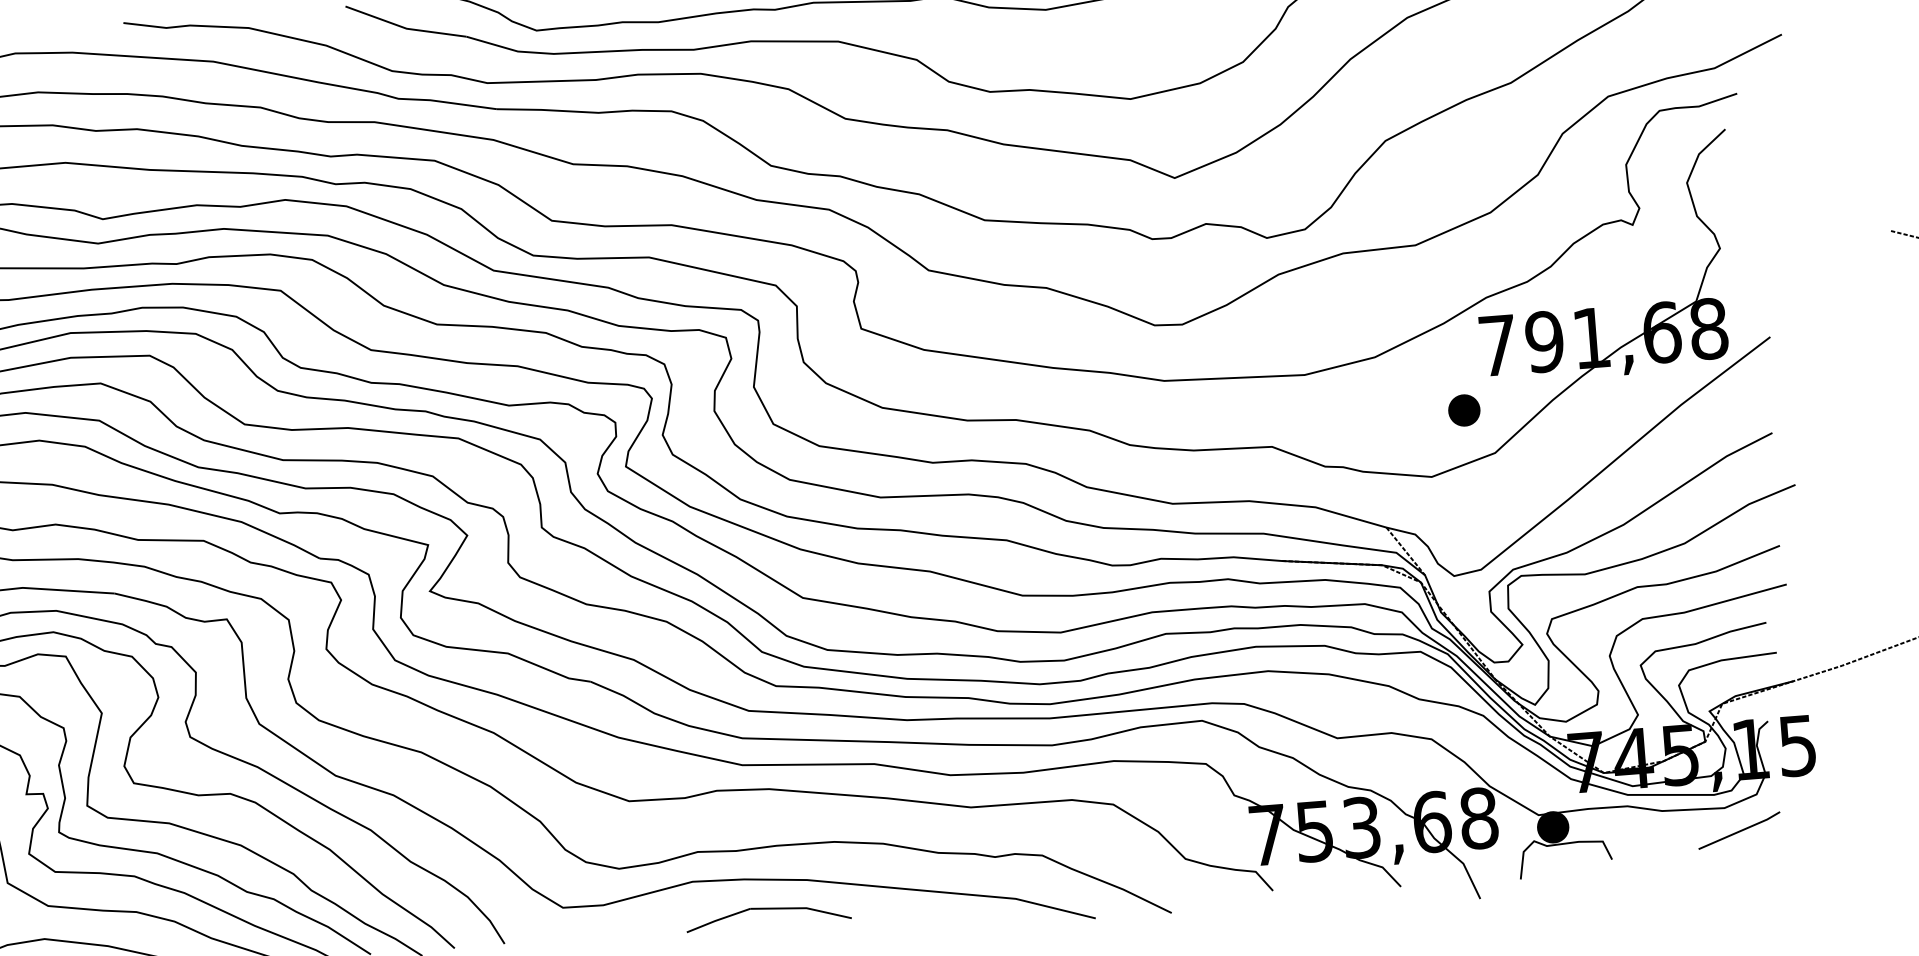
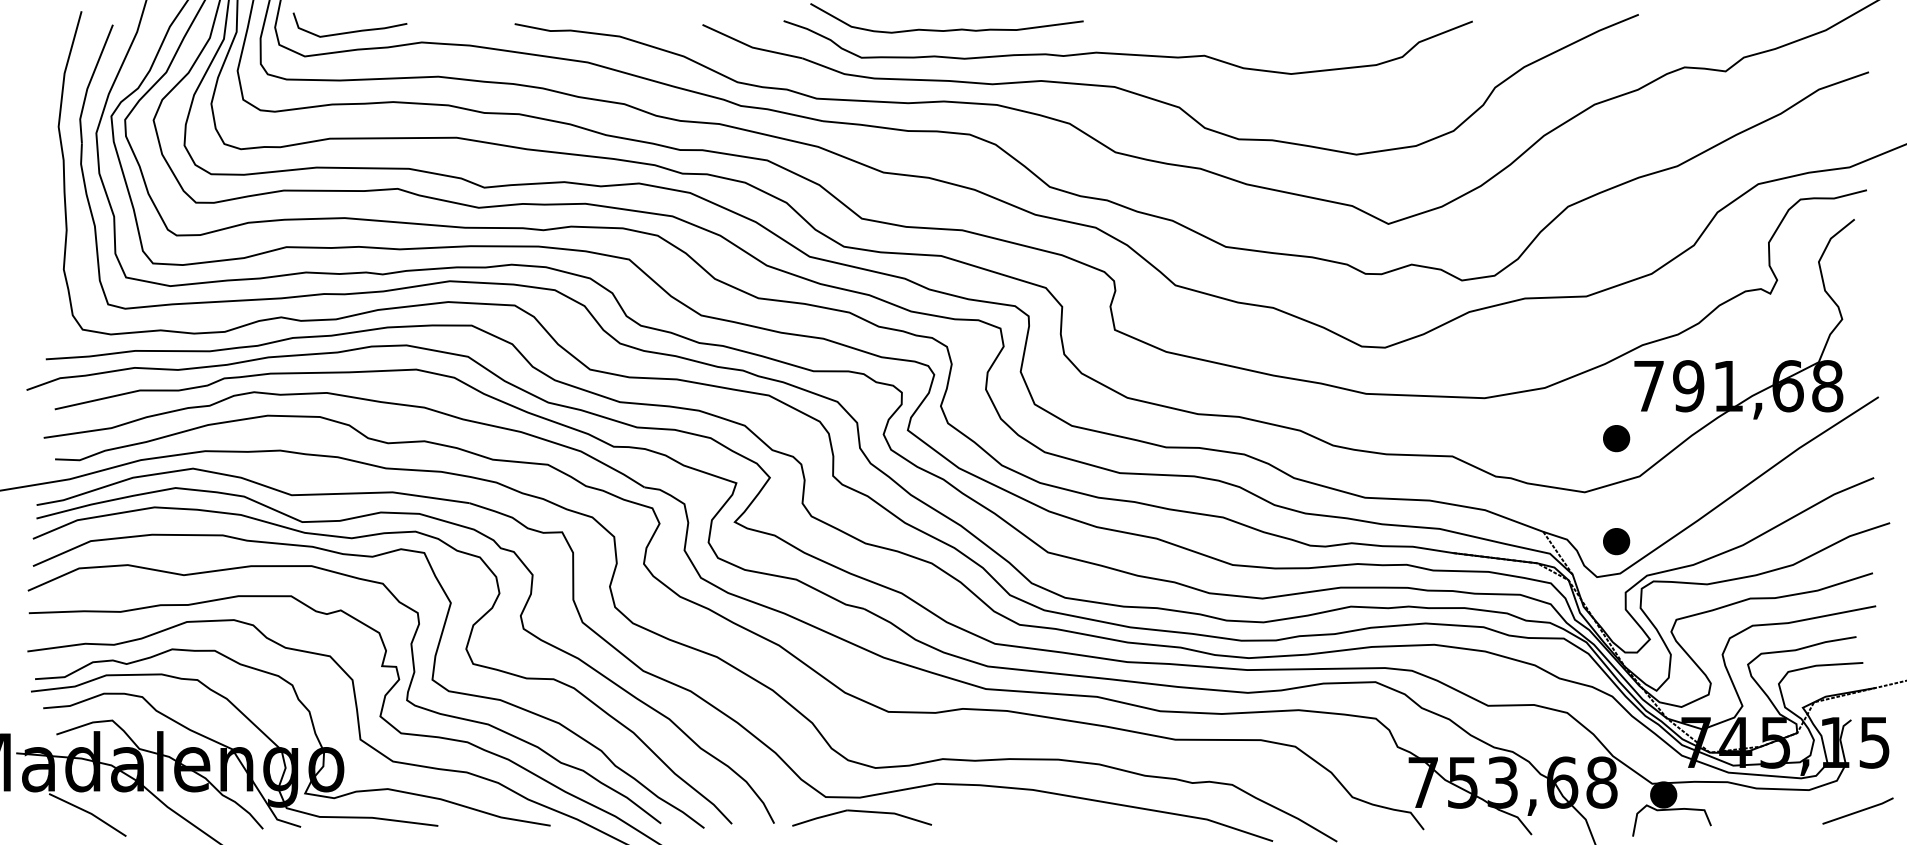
part: (1473, 532) -> (1616, 541), added
line: (1739, 829) -> (1858, 810), moved
part: (767, 915) -> (861, 817), moved

